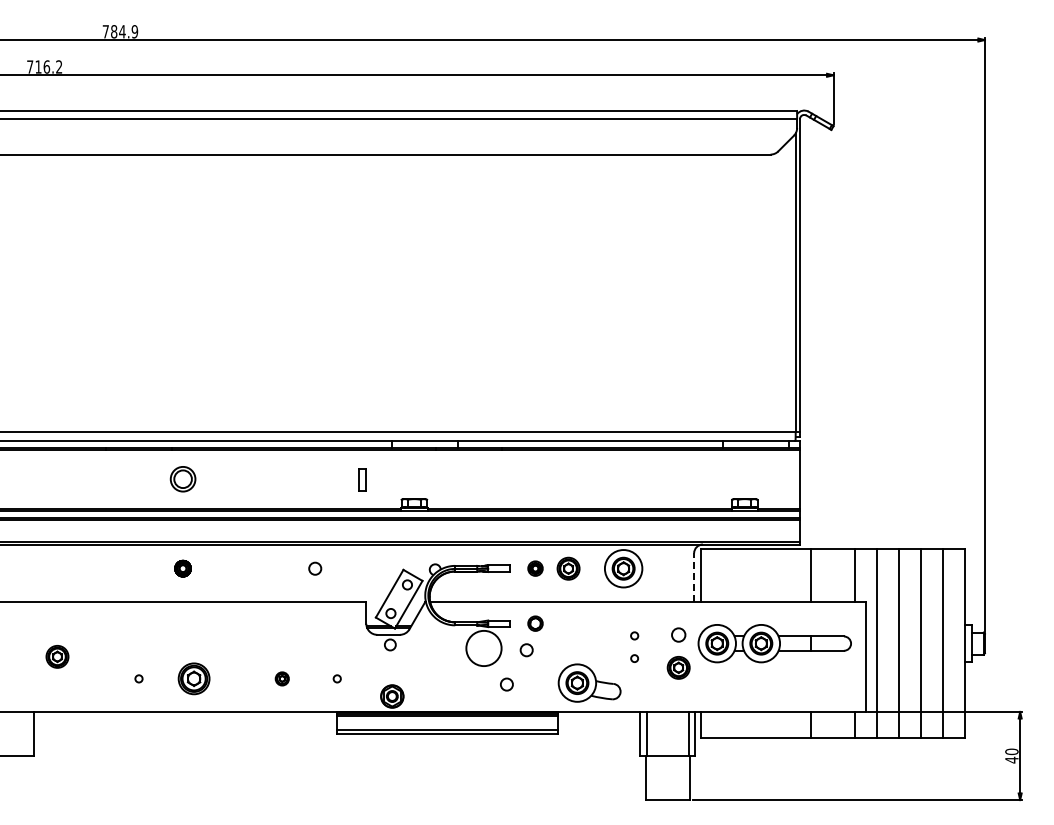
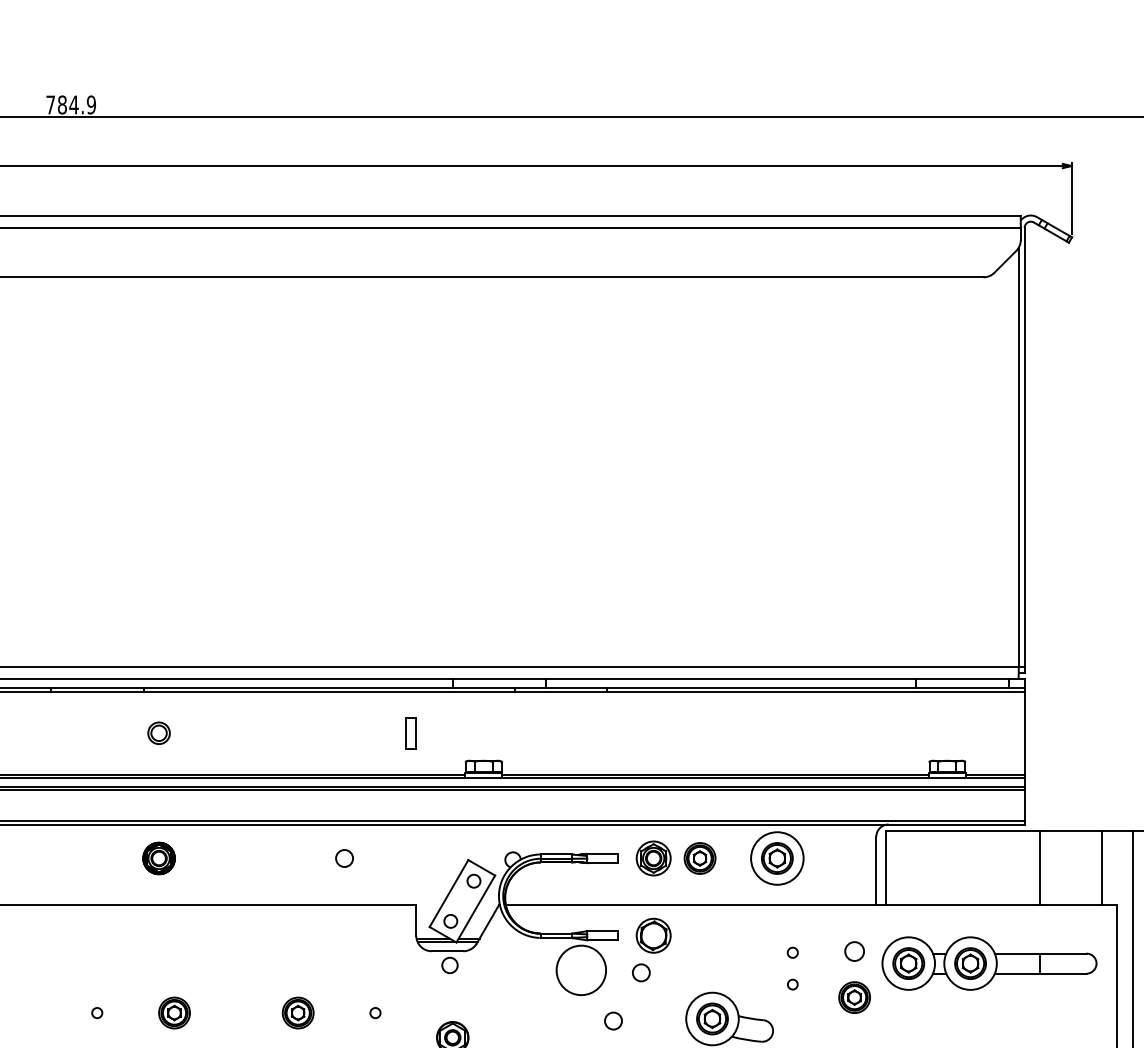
part: (182, 479) -> (158, 733), size x0.62
part: (182, 568) -> (158, 858), size x1.43
part: (535, 568) -> (653, 858), size x1.67
line: (694, 577) -> (876, 870), dashed -> solid
part: (535, 623) -> (653, 935), size x1.67
part: (193, 678) -> (173, 1012), size x0.71
part: (282, 678) -> (298, 1012), size x1.67

